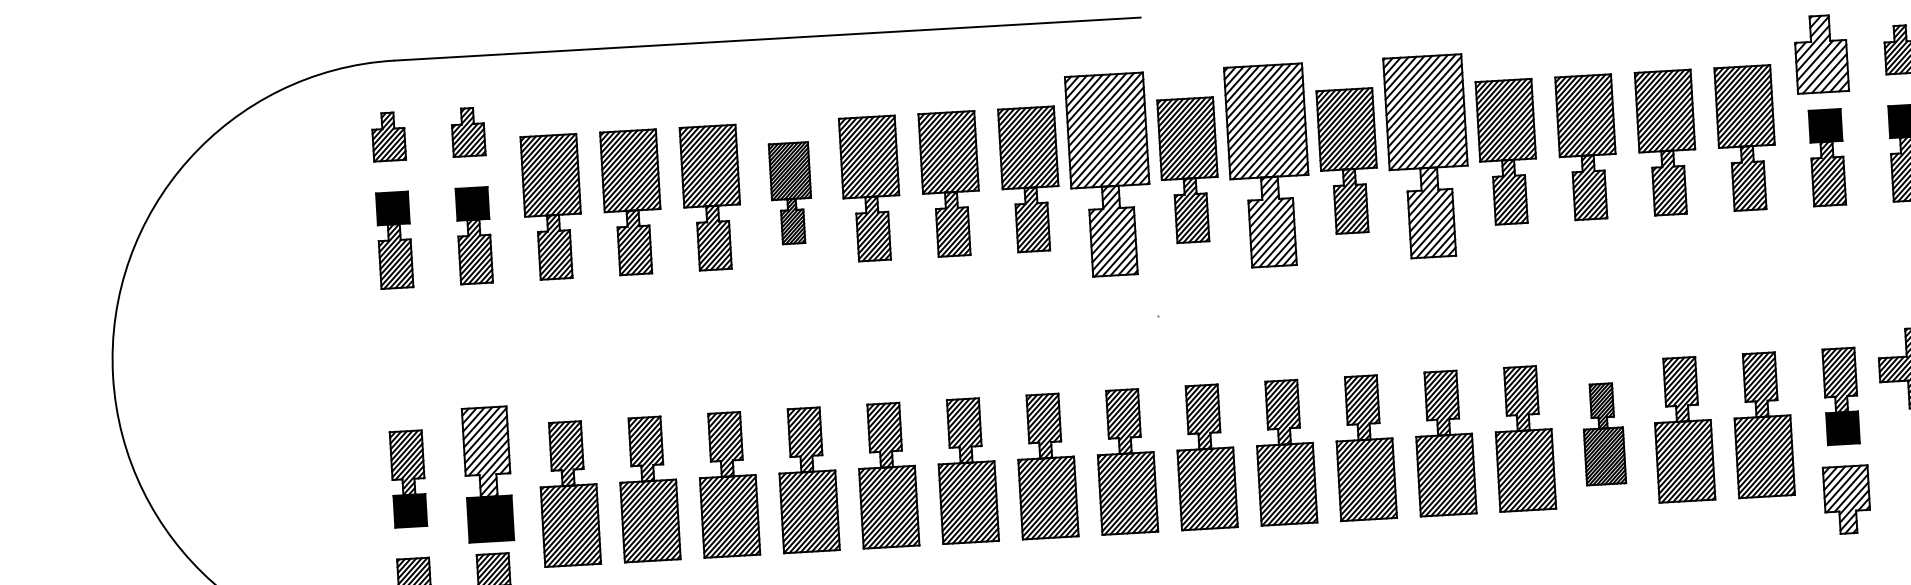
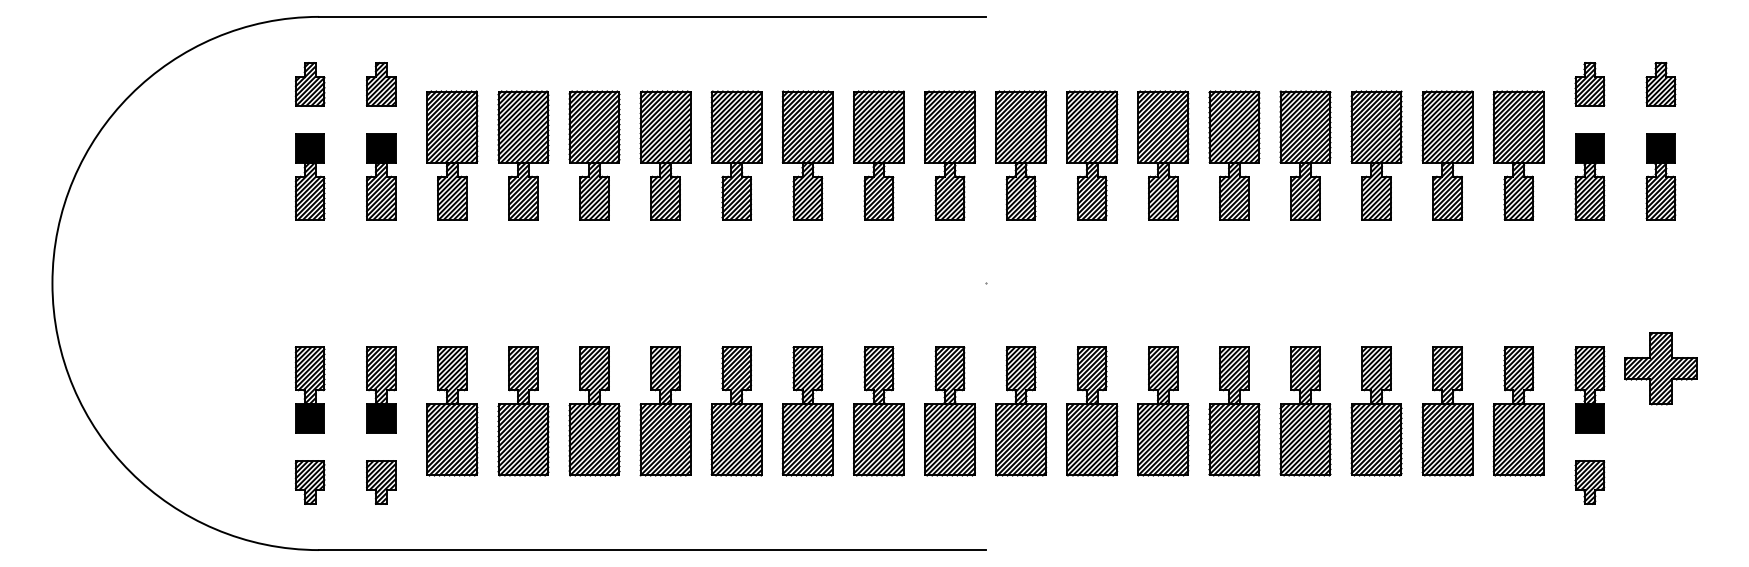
part: (1821, 54) -> (1589, 84), size x0.62
part: (1428, 156) -> (1234, 155), size x0.71
part: (1269, 165) -> (1092, 155), size x0.71
part: (1109, 175) -> (949, 155), size x0.71
part: (791, 193) -> (665, 155), size x1.43
part: (1603, 434) -> (1376, 411), size x1.43
part: (488, 473) -> (381, 389), size x0.71
part: (1846, 499) -> (1589, 482), size x0.71

